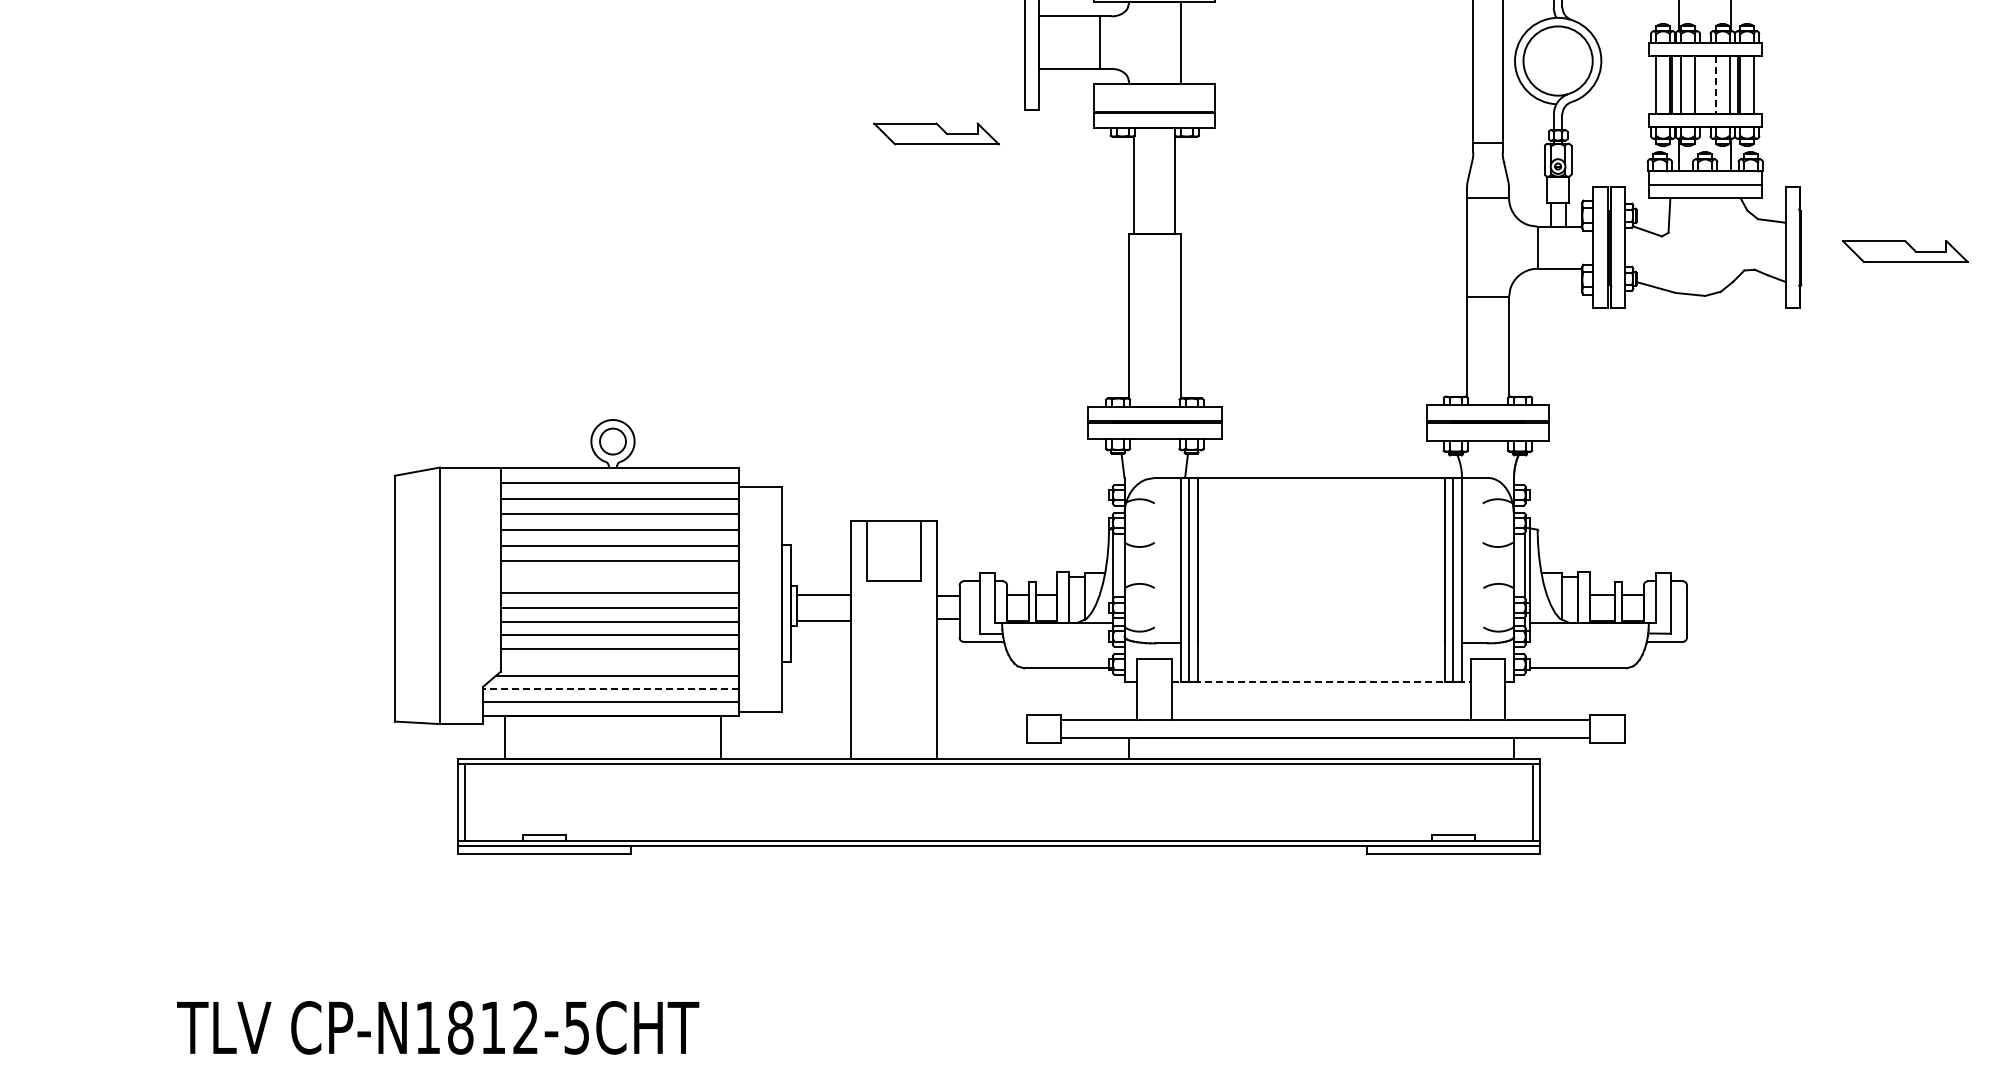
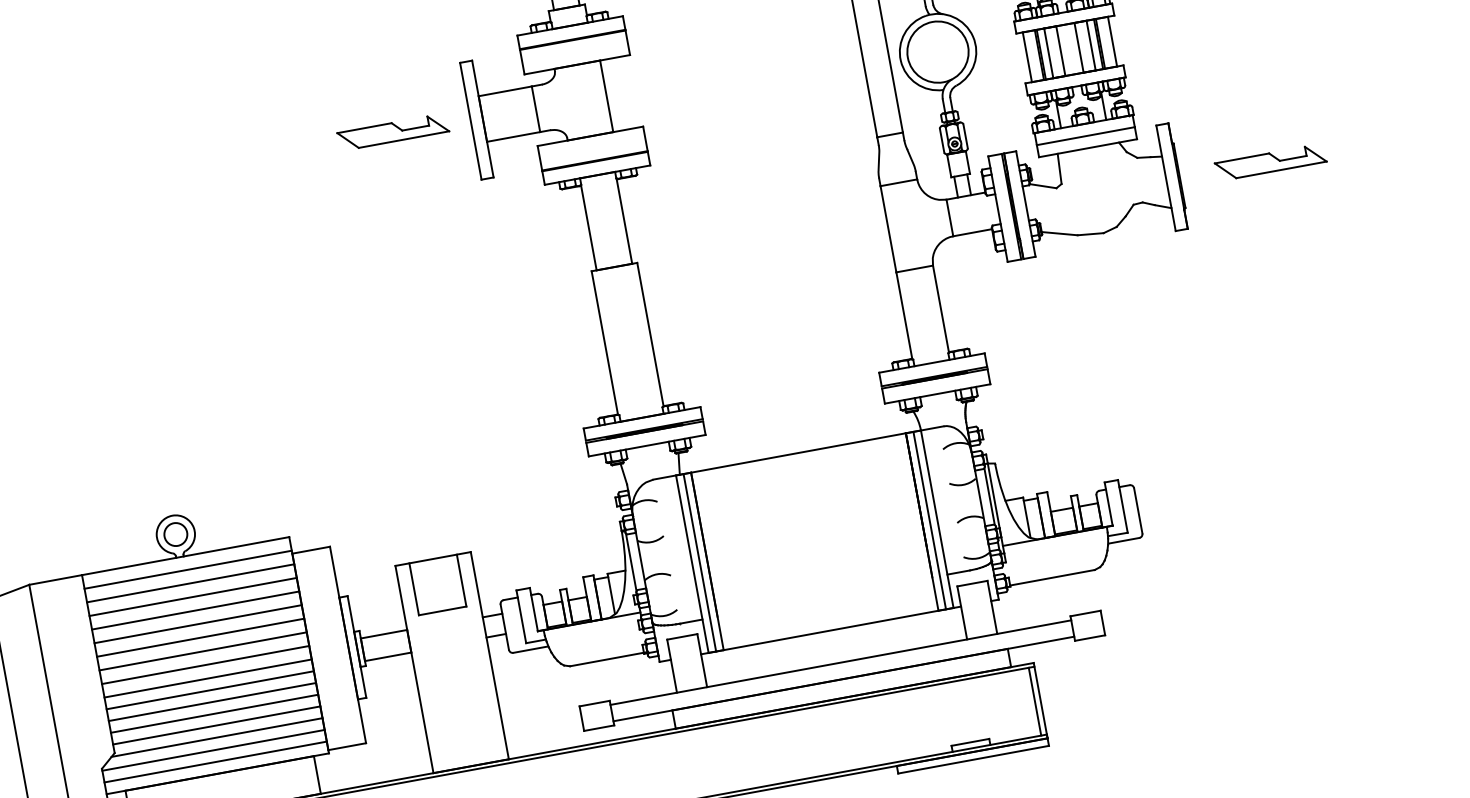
line: (1715, 85) -> (1078, 48), dashed -> solid
part: (936, 133) -> (393, 131), moved
line: (619, 576) -> (203, 650), added
line: (619, 662) -> (216, 725), added
line: (1321, 681) -> (831, 630), dashed -> solid
line: (610, 689) -> (213, 750), dashed -> solid

